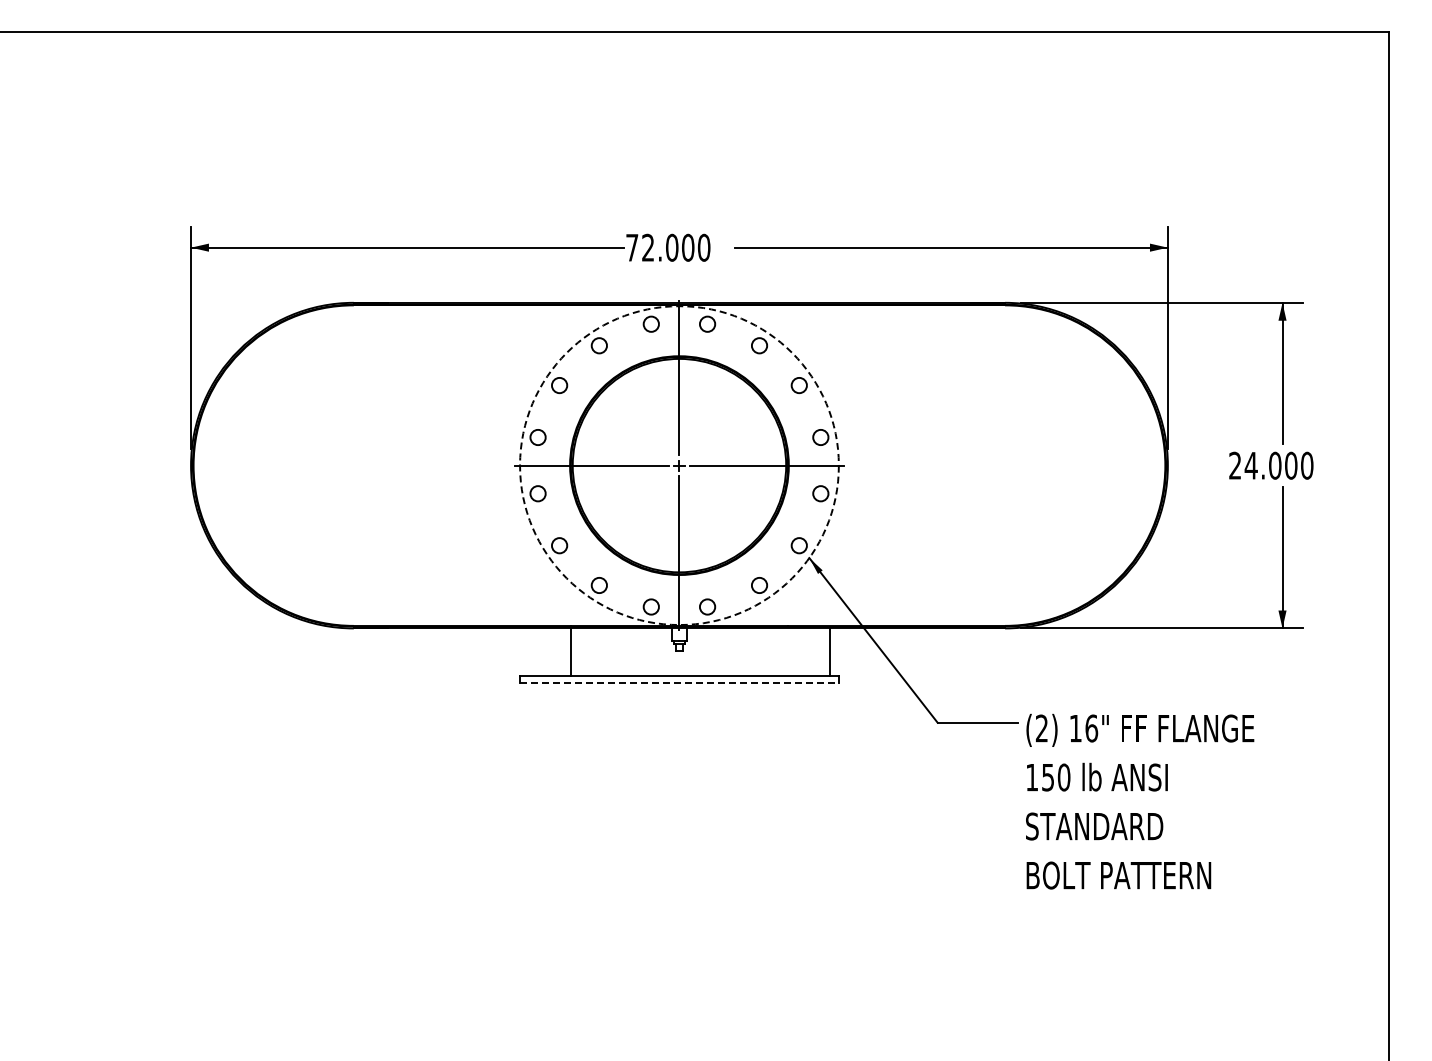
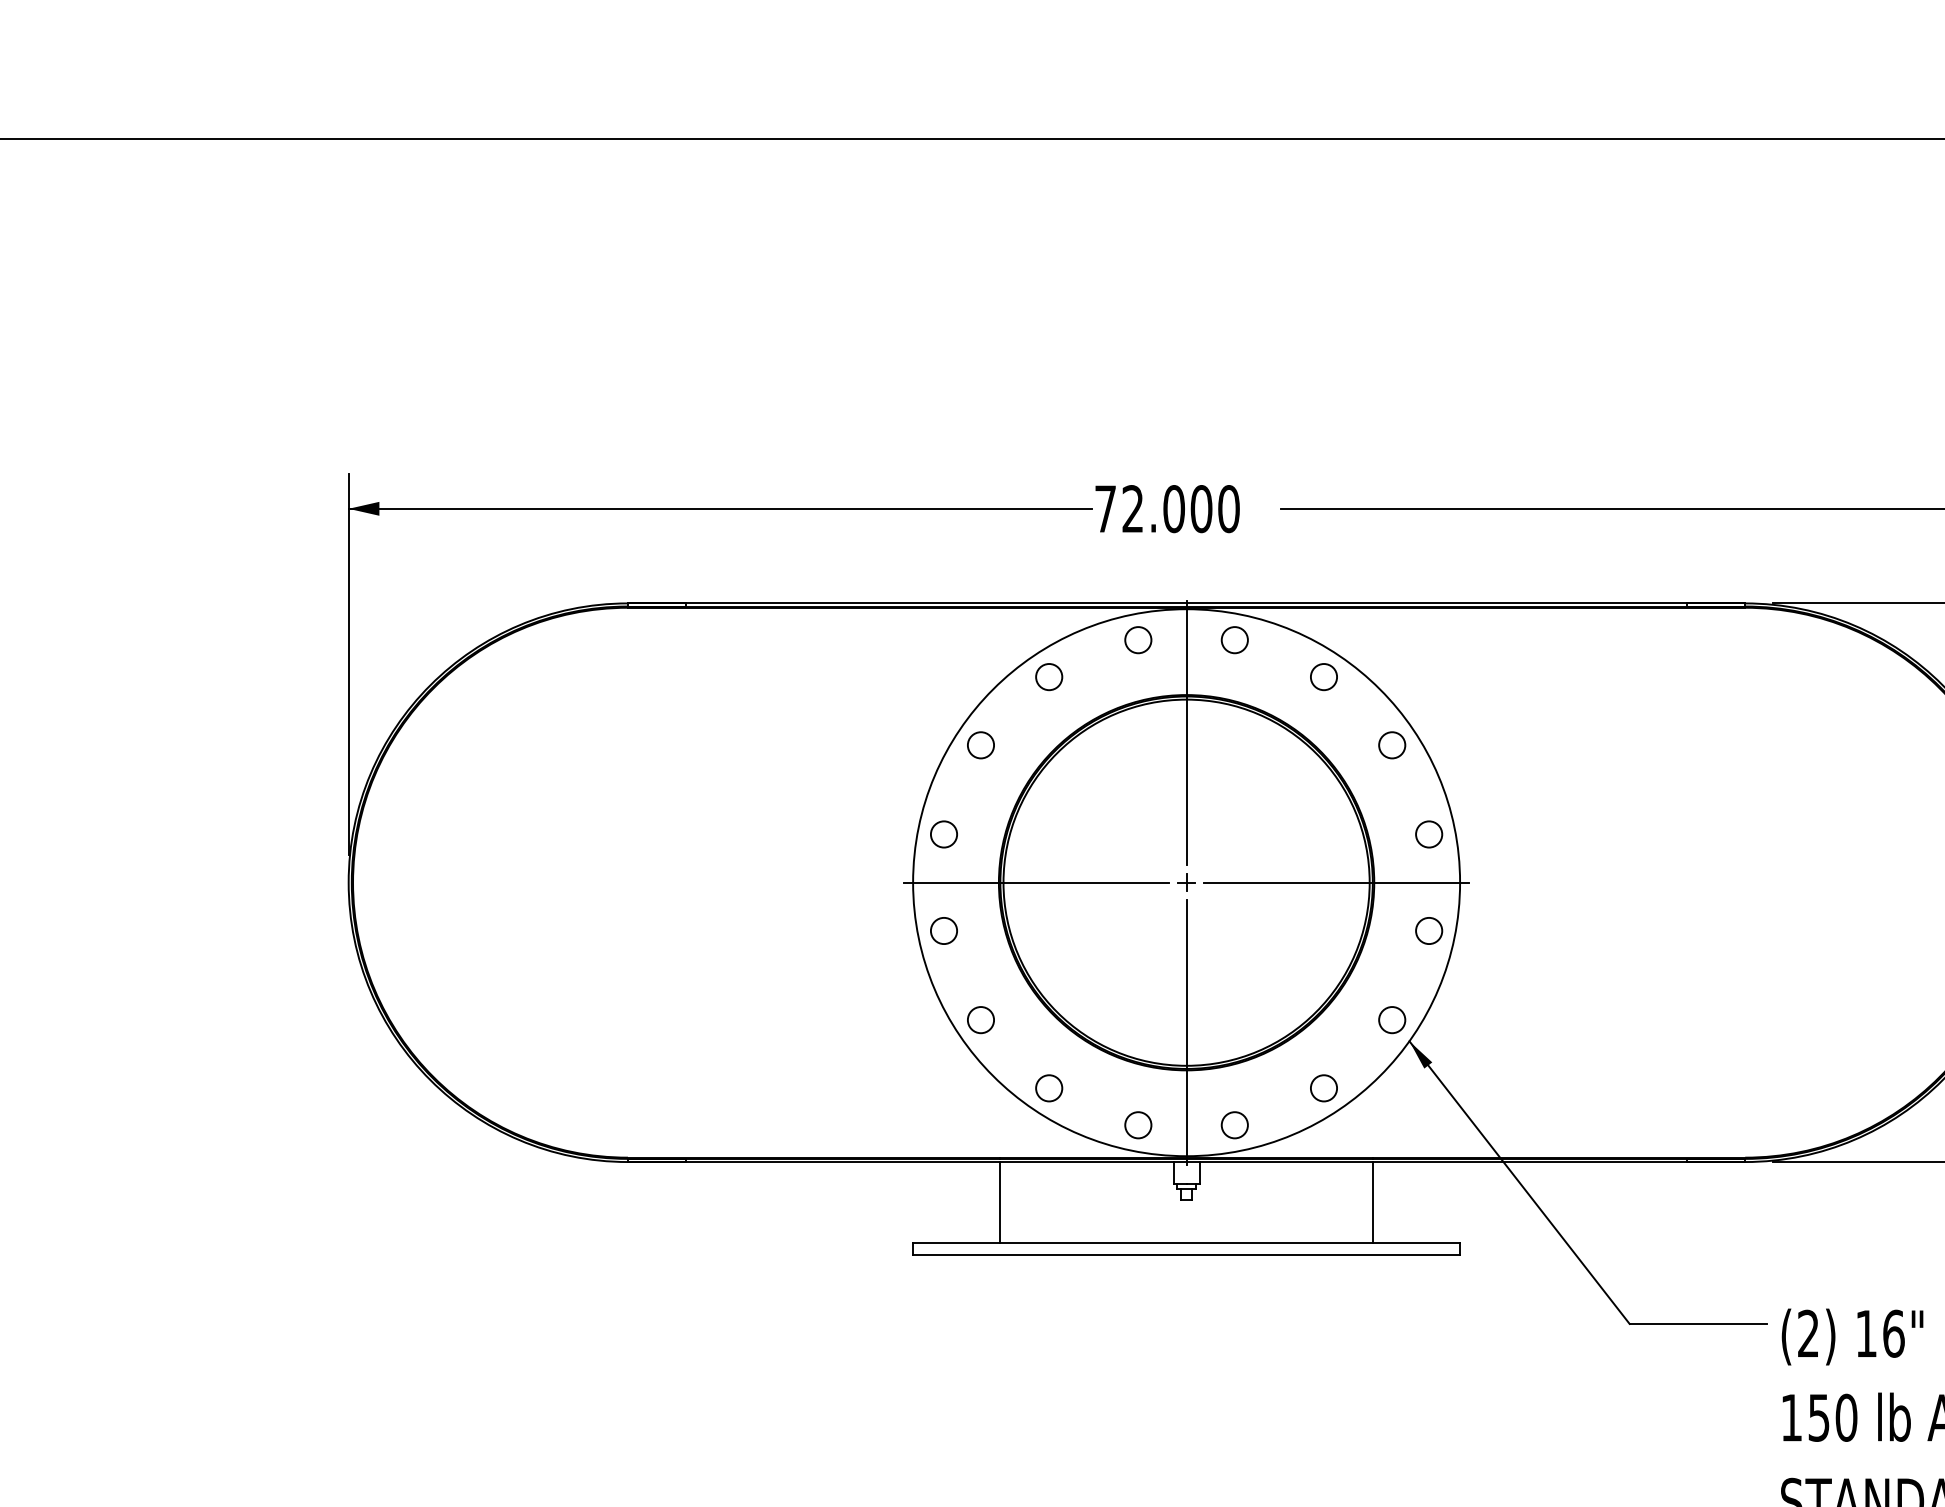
circle: (679, 465) -> (1186, 882), dashed -> solid
line: (830, 651) -> (1373, 1201), moved
line: (679, 682) -> (1186, 1254), dashed -> solid

